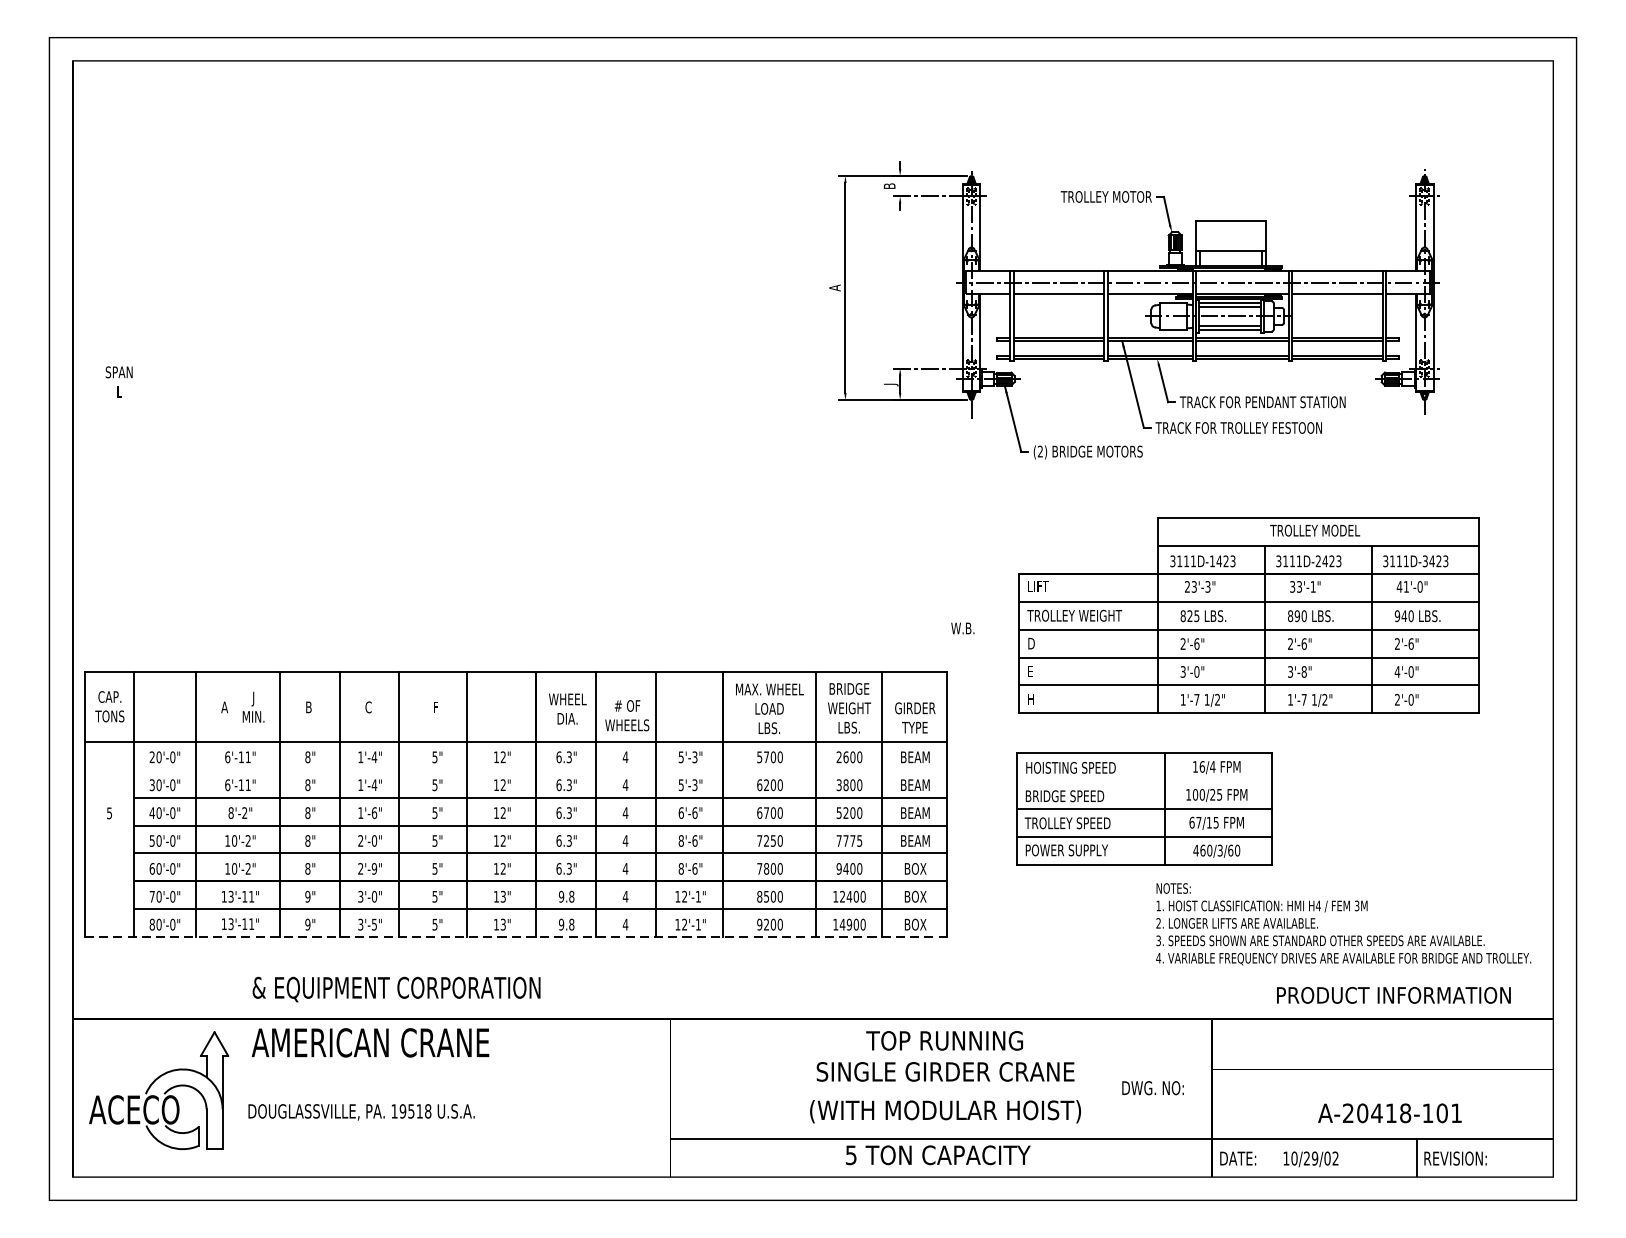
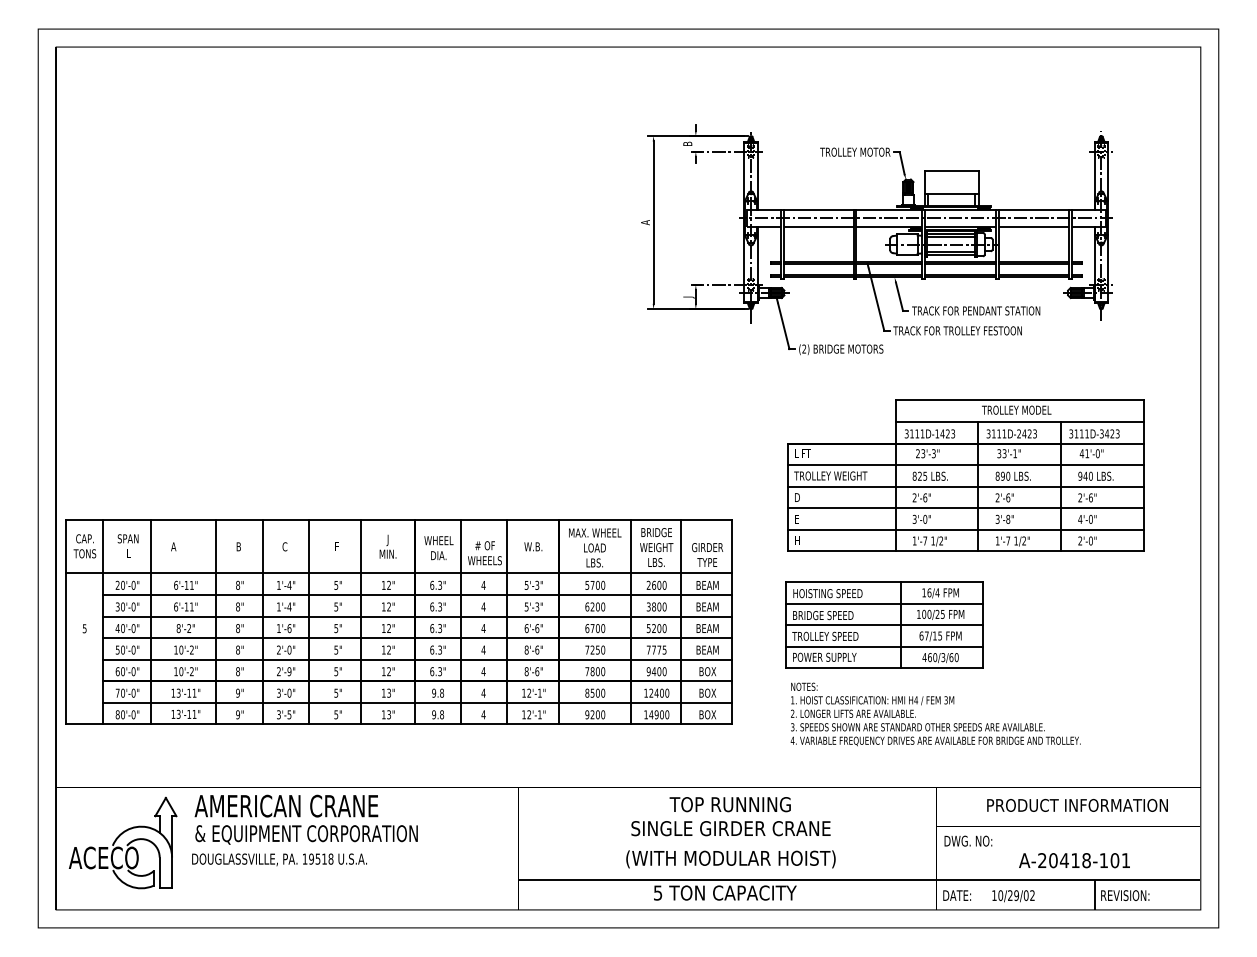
text: (118, 380) -> (127, 545), moved
text: (963, 628) -> (533, 546), moved
text: (252, 706) -> (387, 546), moved
line: (540, 770) -> (417, 595), added
line: (1144, 780) -> (884, 603), added
text: (1343, 924) -> (935, 714), moved
line: (516, 937) -> (399, 724), dashed -> solid
text: (396, 988) -> (306, 834), moved
text: (1393, 995) -> (1077, 805), moved
text: (1153, 1087) -> (968, 840), moved

